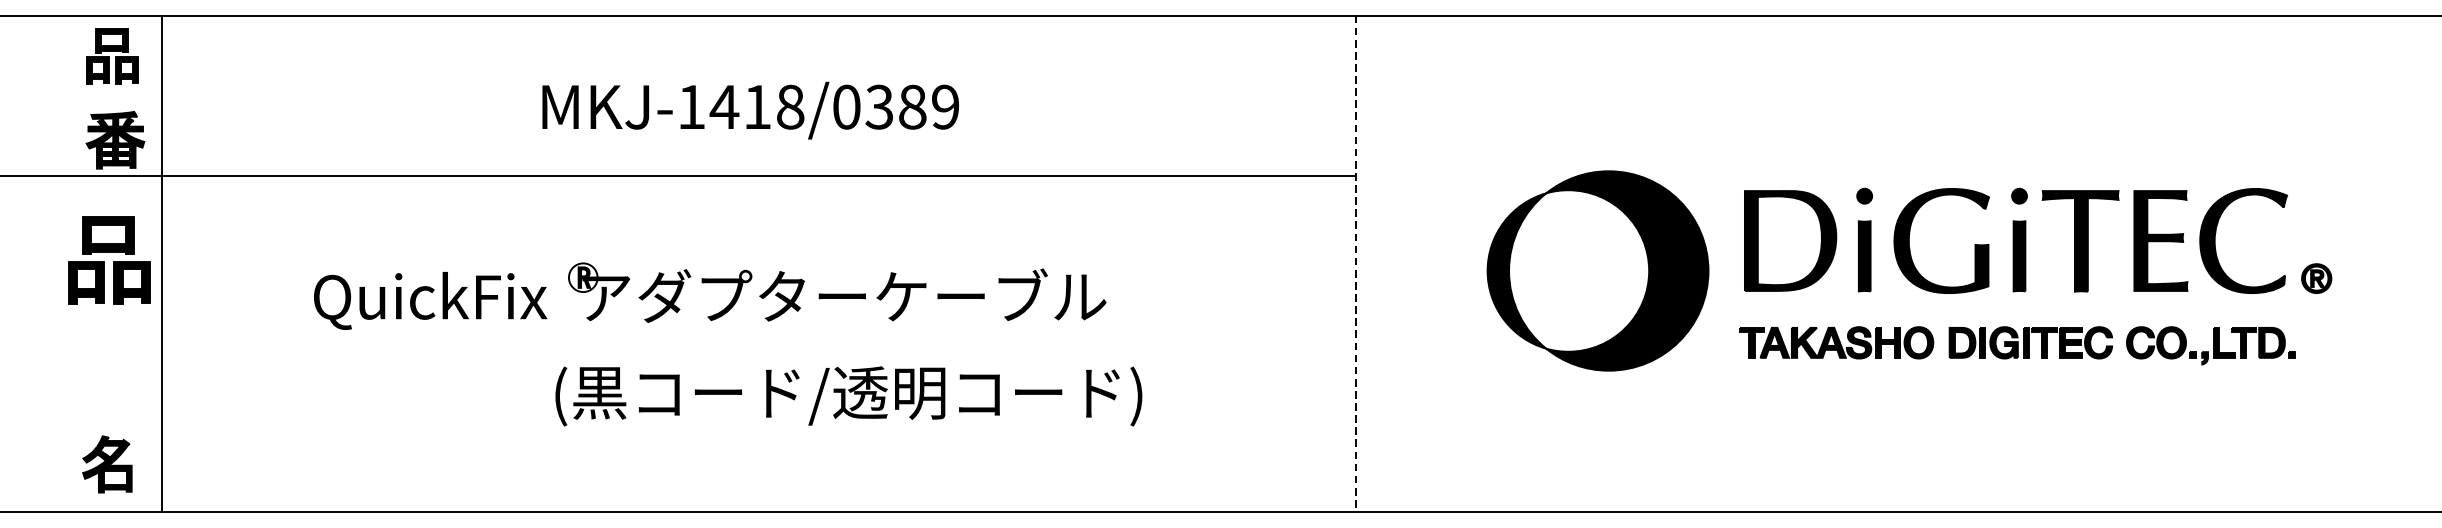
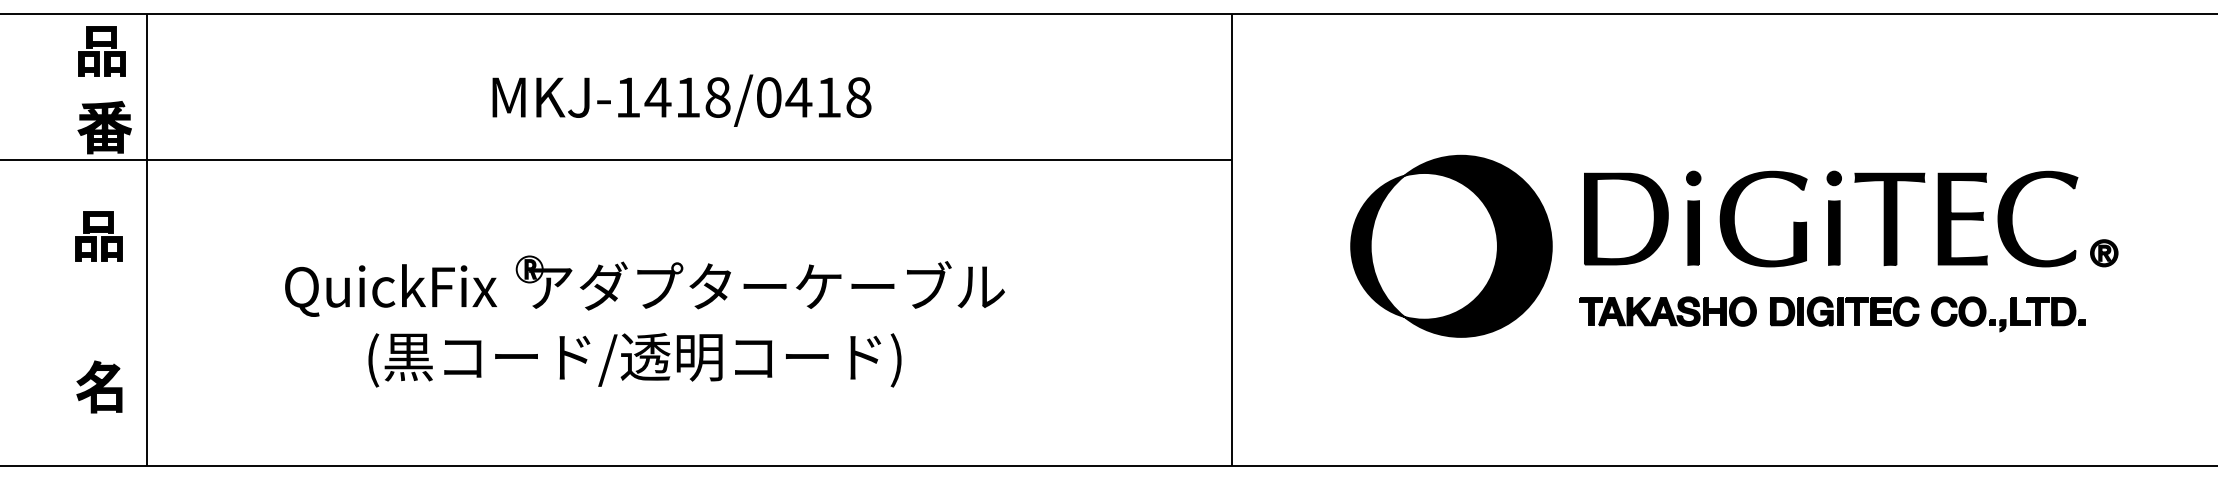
text: (912, 107) -> (828, 97), MKJ-1418/0389 -> MKJ-1418/0418
part: (108, 260) -> (98, 236), size x0.62
line: (1355, 264) -> (1231, 240), dashed -> solid
part: (709, 283) -> (644, 274), moved
text: (848, 396) -> (634, 360), moved
part: (107, 463) -> (99, 386), moved

